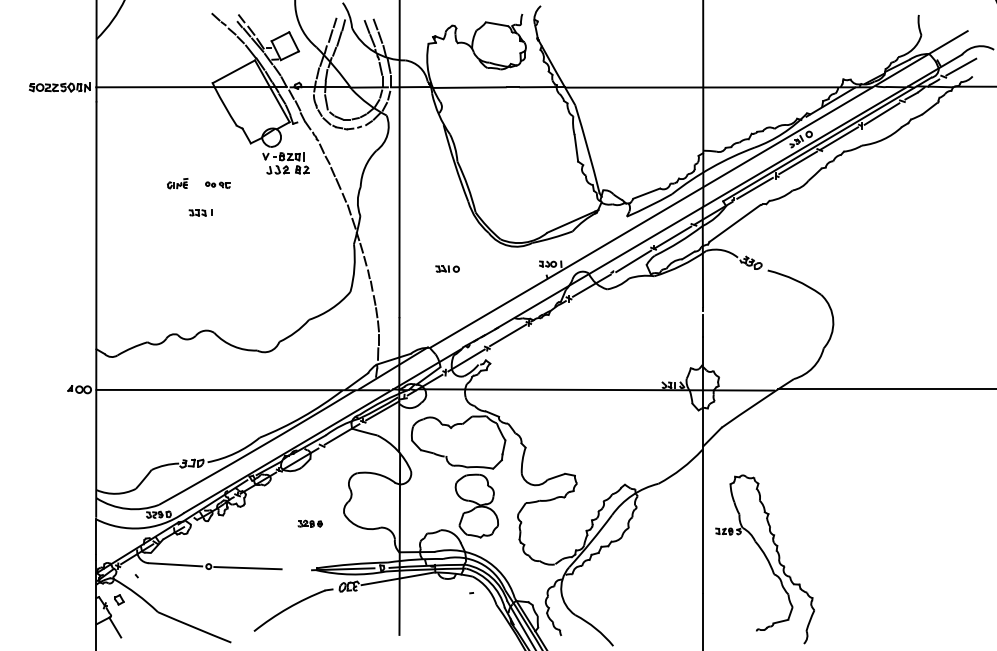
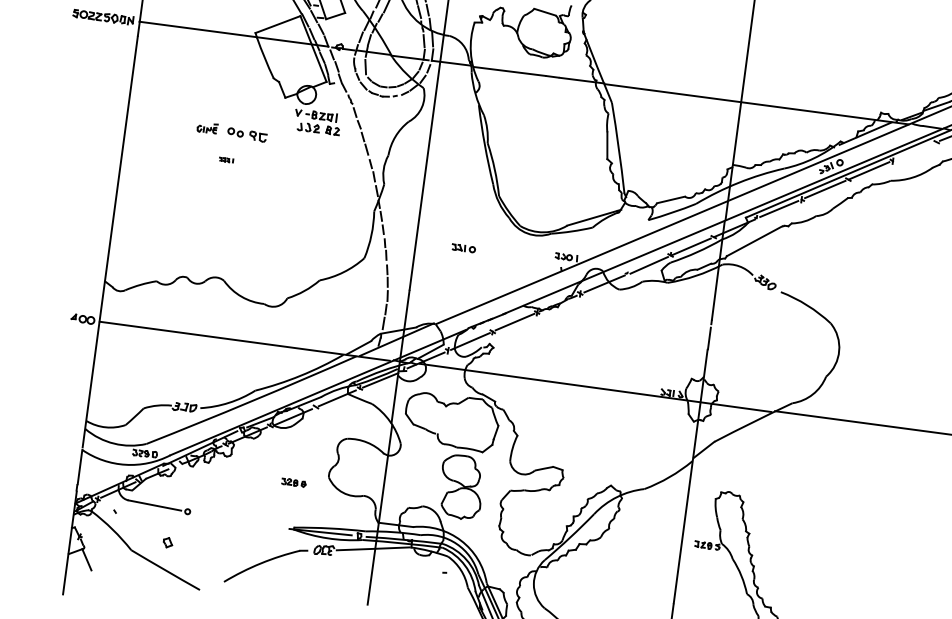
line: (881, 113) -> (914, 151), removed
part: (217, 184) -> (246, 134), size x1.6
part: (200, 212) -> (226, 159), size x0.6
line: (247, 568) -> (225, 518), removed
part: (119, 599) -> (168, 542), moved

